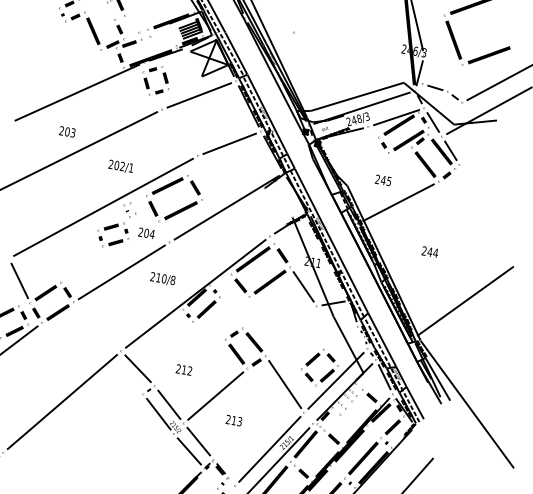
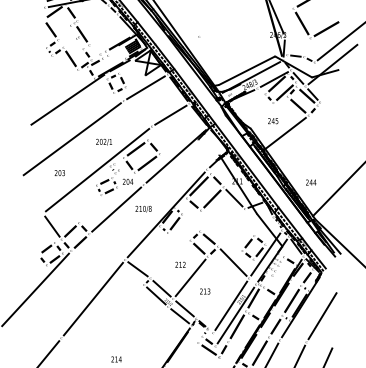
text: (66, 132) -> (59, 173), moved
text: (430, 252) -> (311, 182), moved
text: (184, 369) -> (180, 264), moved

